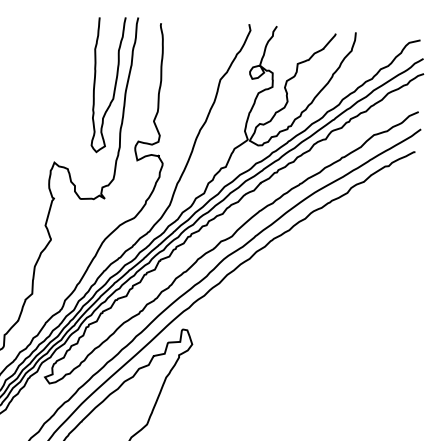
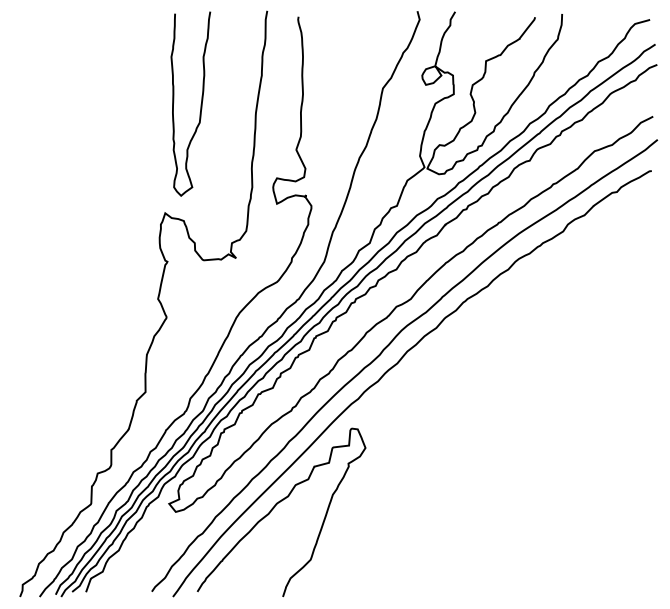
curve: (114, 85) -> (200, 104), moved

